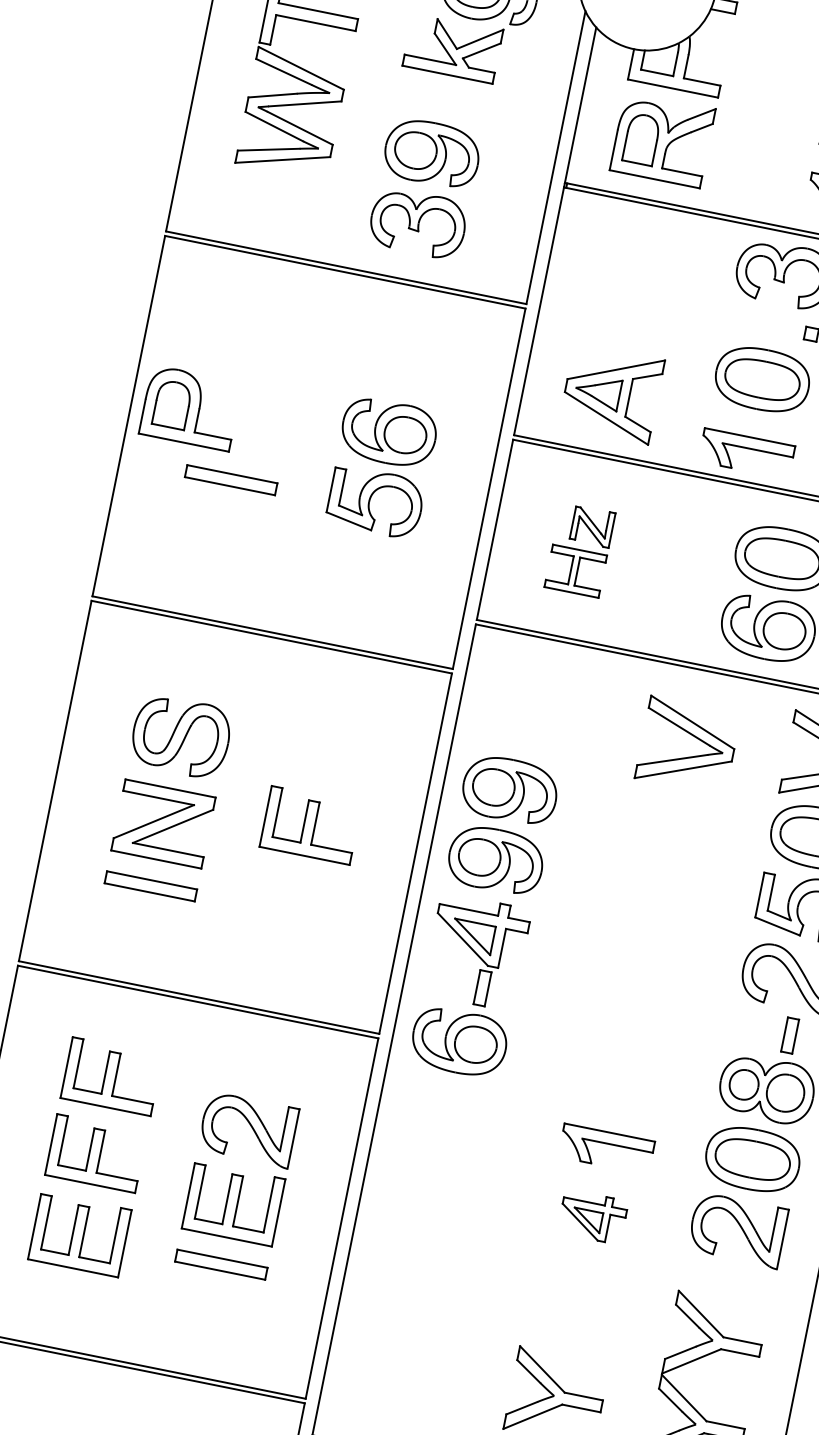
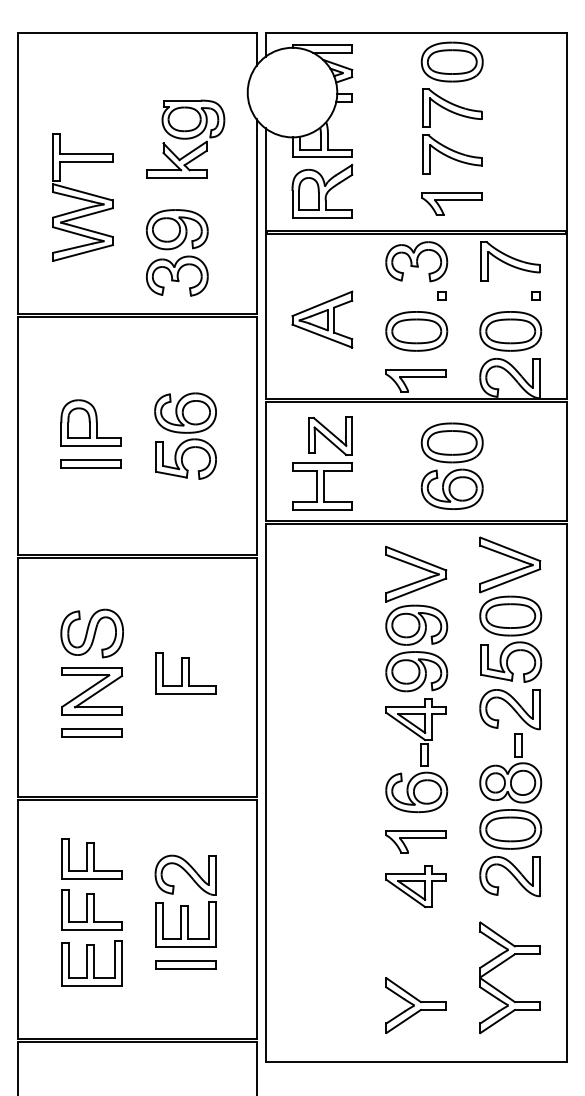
part: (611, 393) -> (322, 319), moved
part: (189, 407) -> (90, 422), moved
part: (580, 550) -> (322, 463), size x1.67
part: (484, 915) -> (416, 708), moved
part: (591, 1216) -> (415, 886), size x1.43

